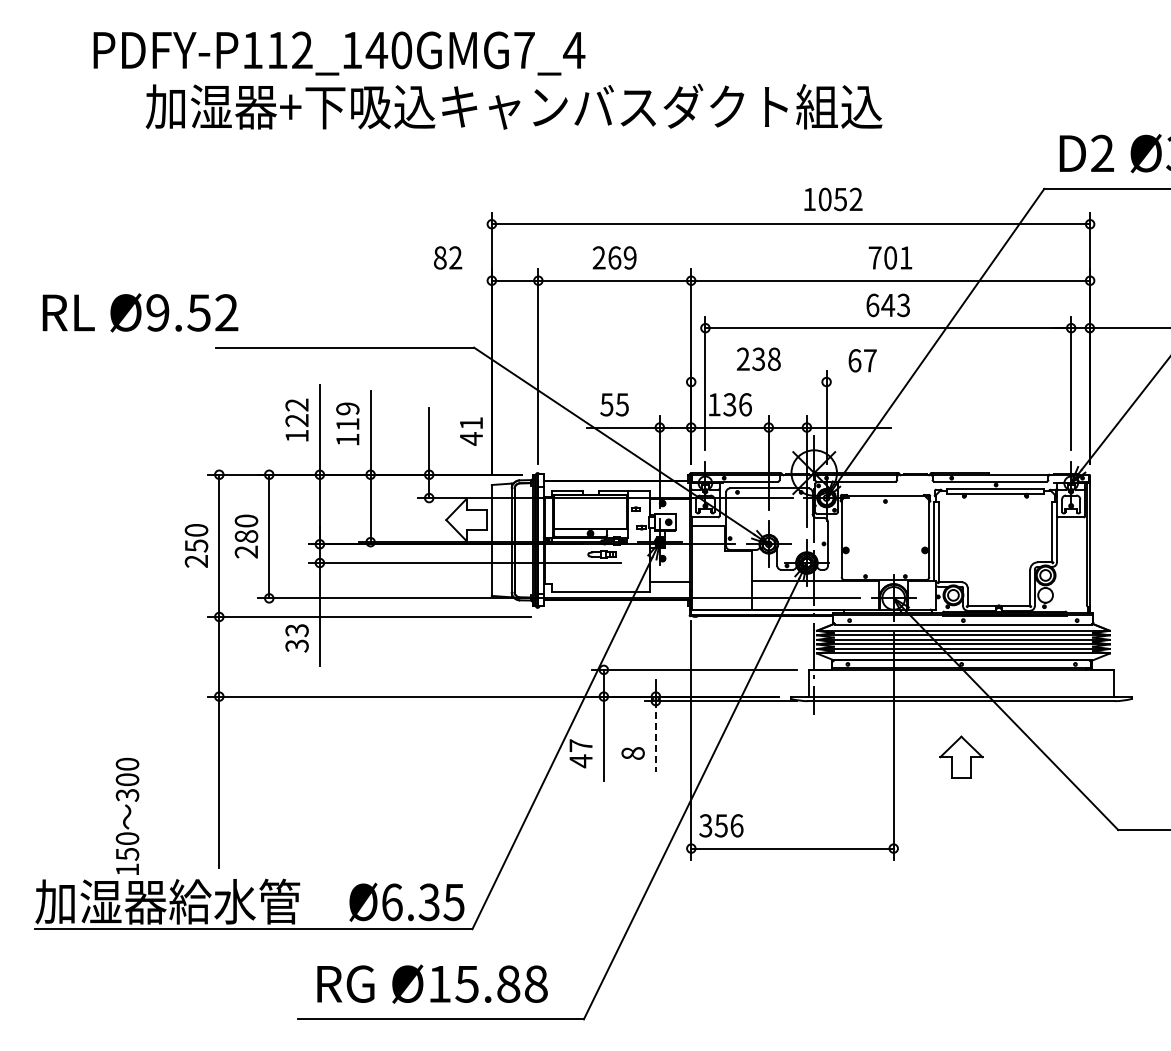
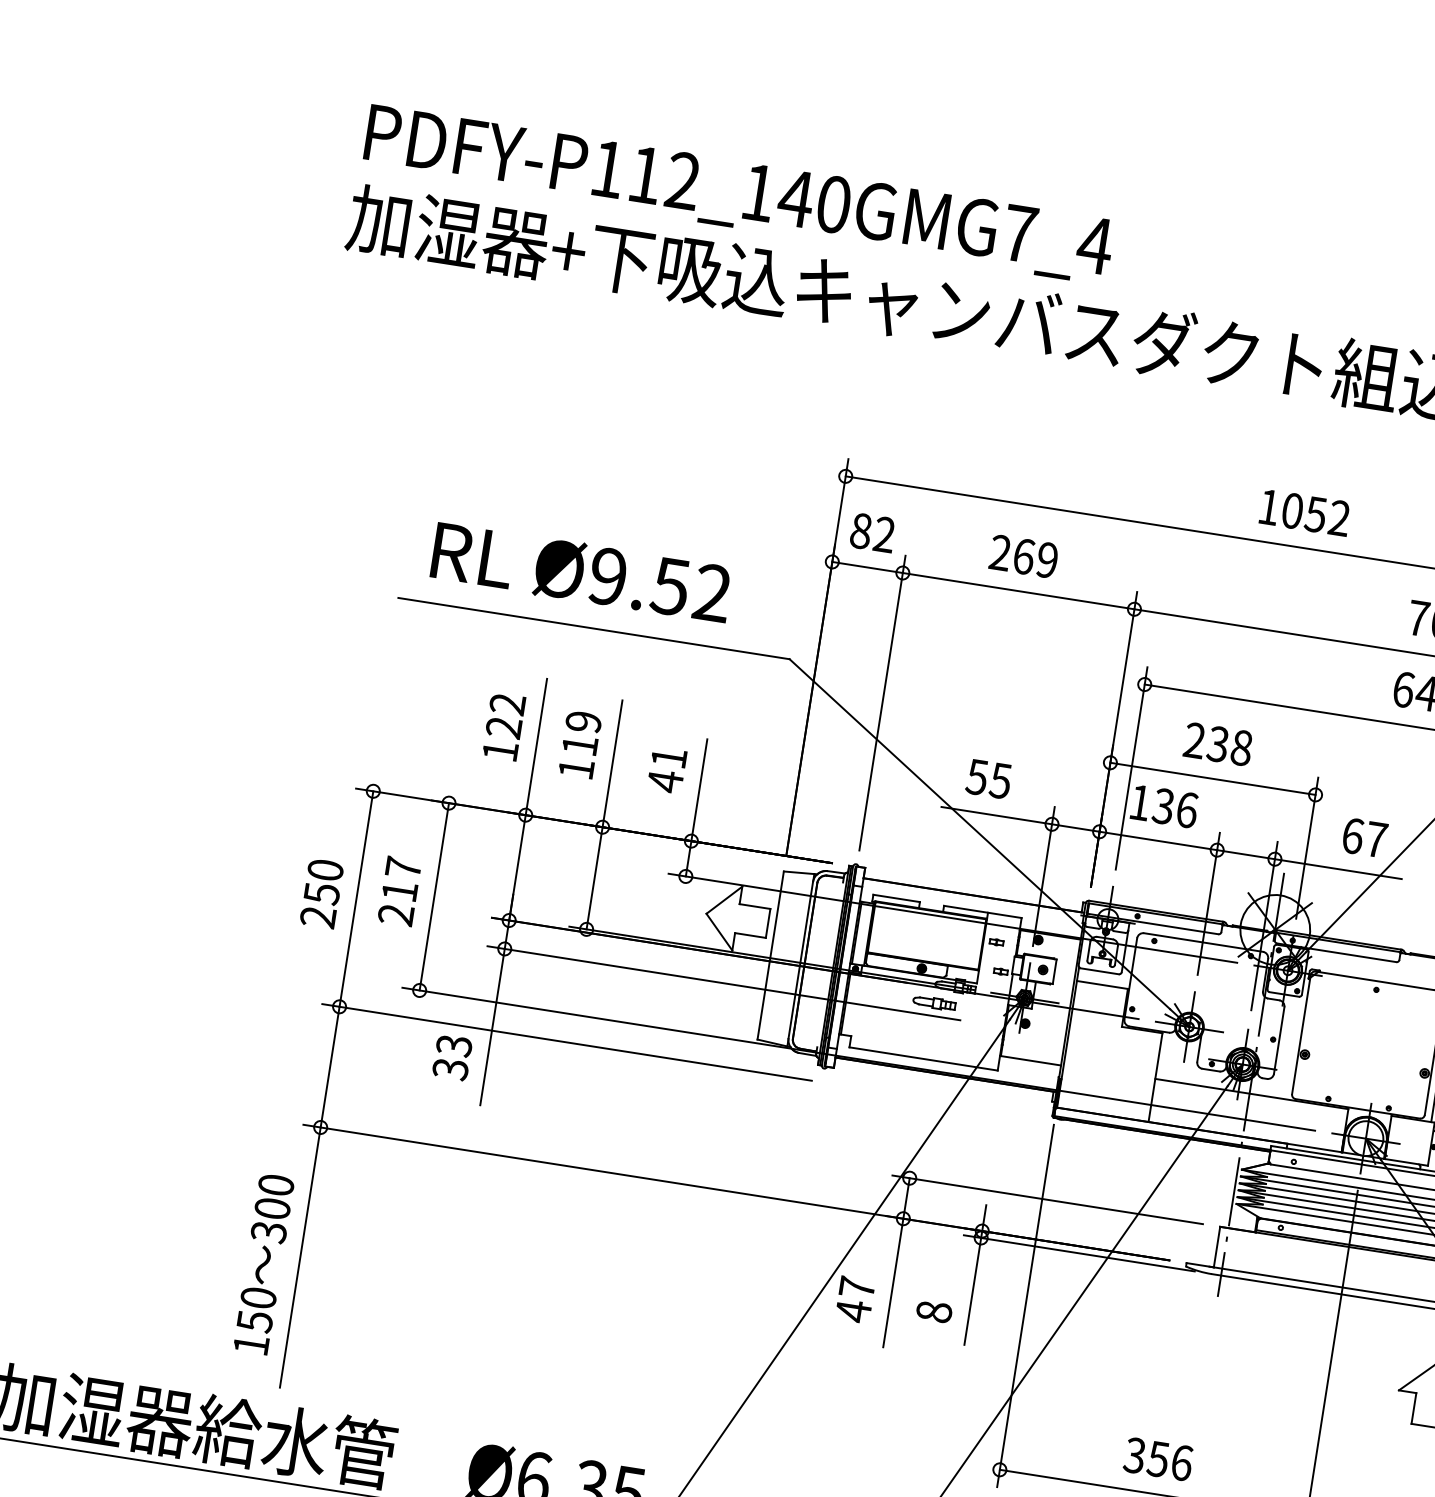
text: (339, 53) -> (738, 194), moved
text: (833, 199) -> (1305, 513), moved
text: (448, 257) -> (873, 532), moved
text: (140, 312) -> (581, 572), moved
text: (862, 360) -> (1364, 837), moved
line: (758, 382) -> (1212, 779), added
text: (471, 431) -> (667, 770), moved
text: (246, 528) -> (401, 879), 280 -> 217
line: (655, 736) -> (972, 1291), dashed -> solid
text: (127, 815) -> (264, 1262), moved
text: (721, 825) -> (1158, 1458), moved

